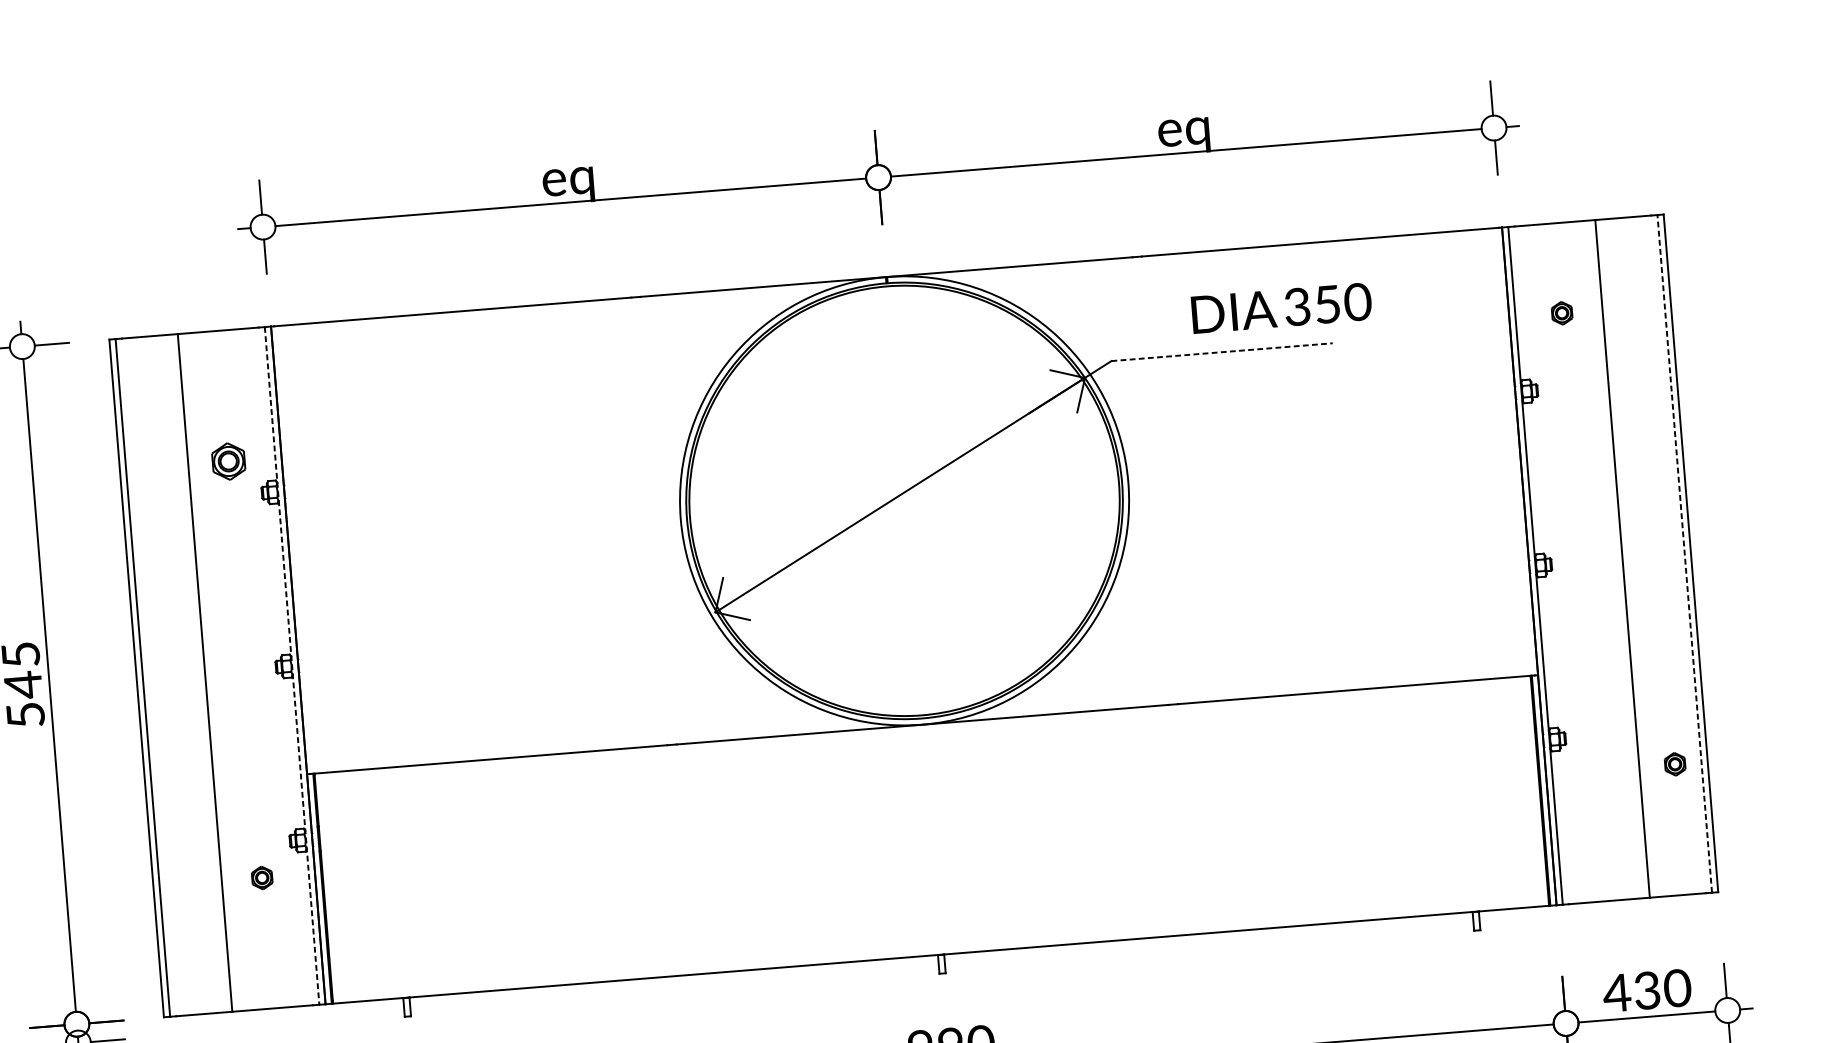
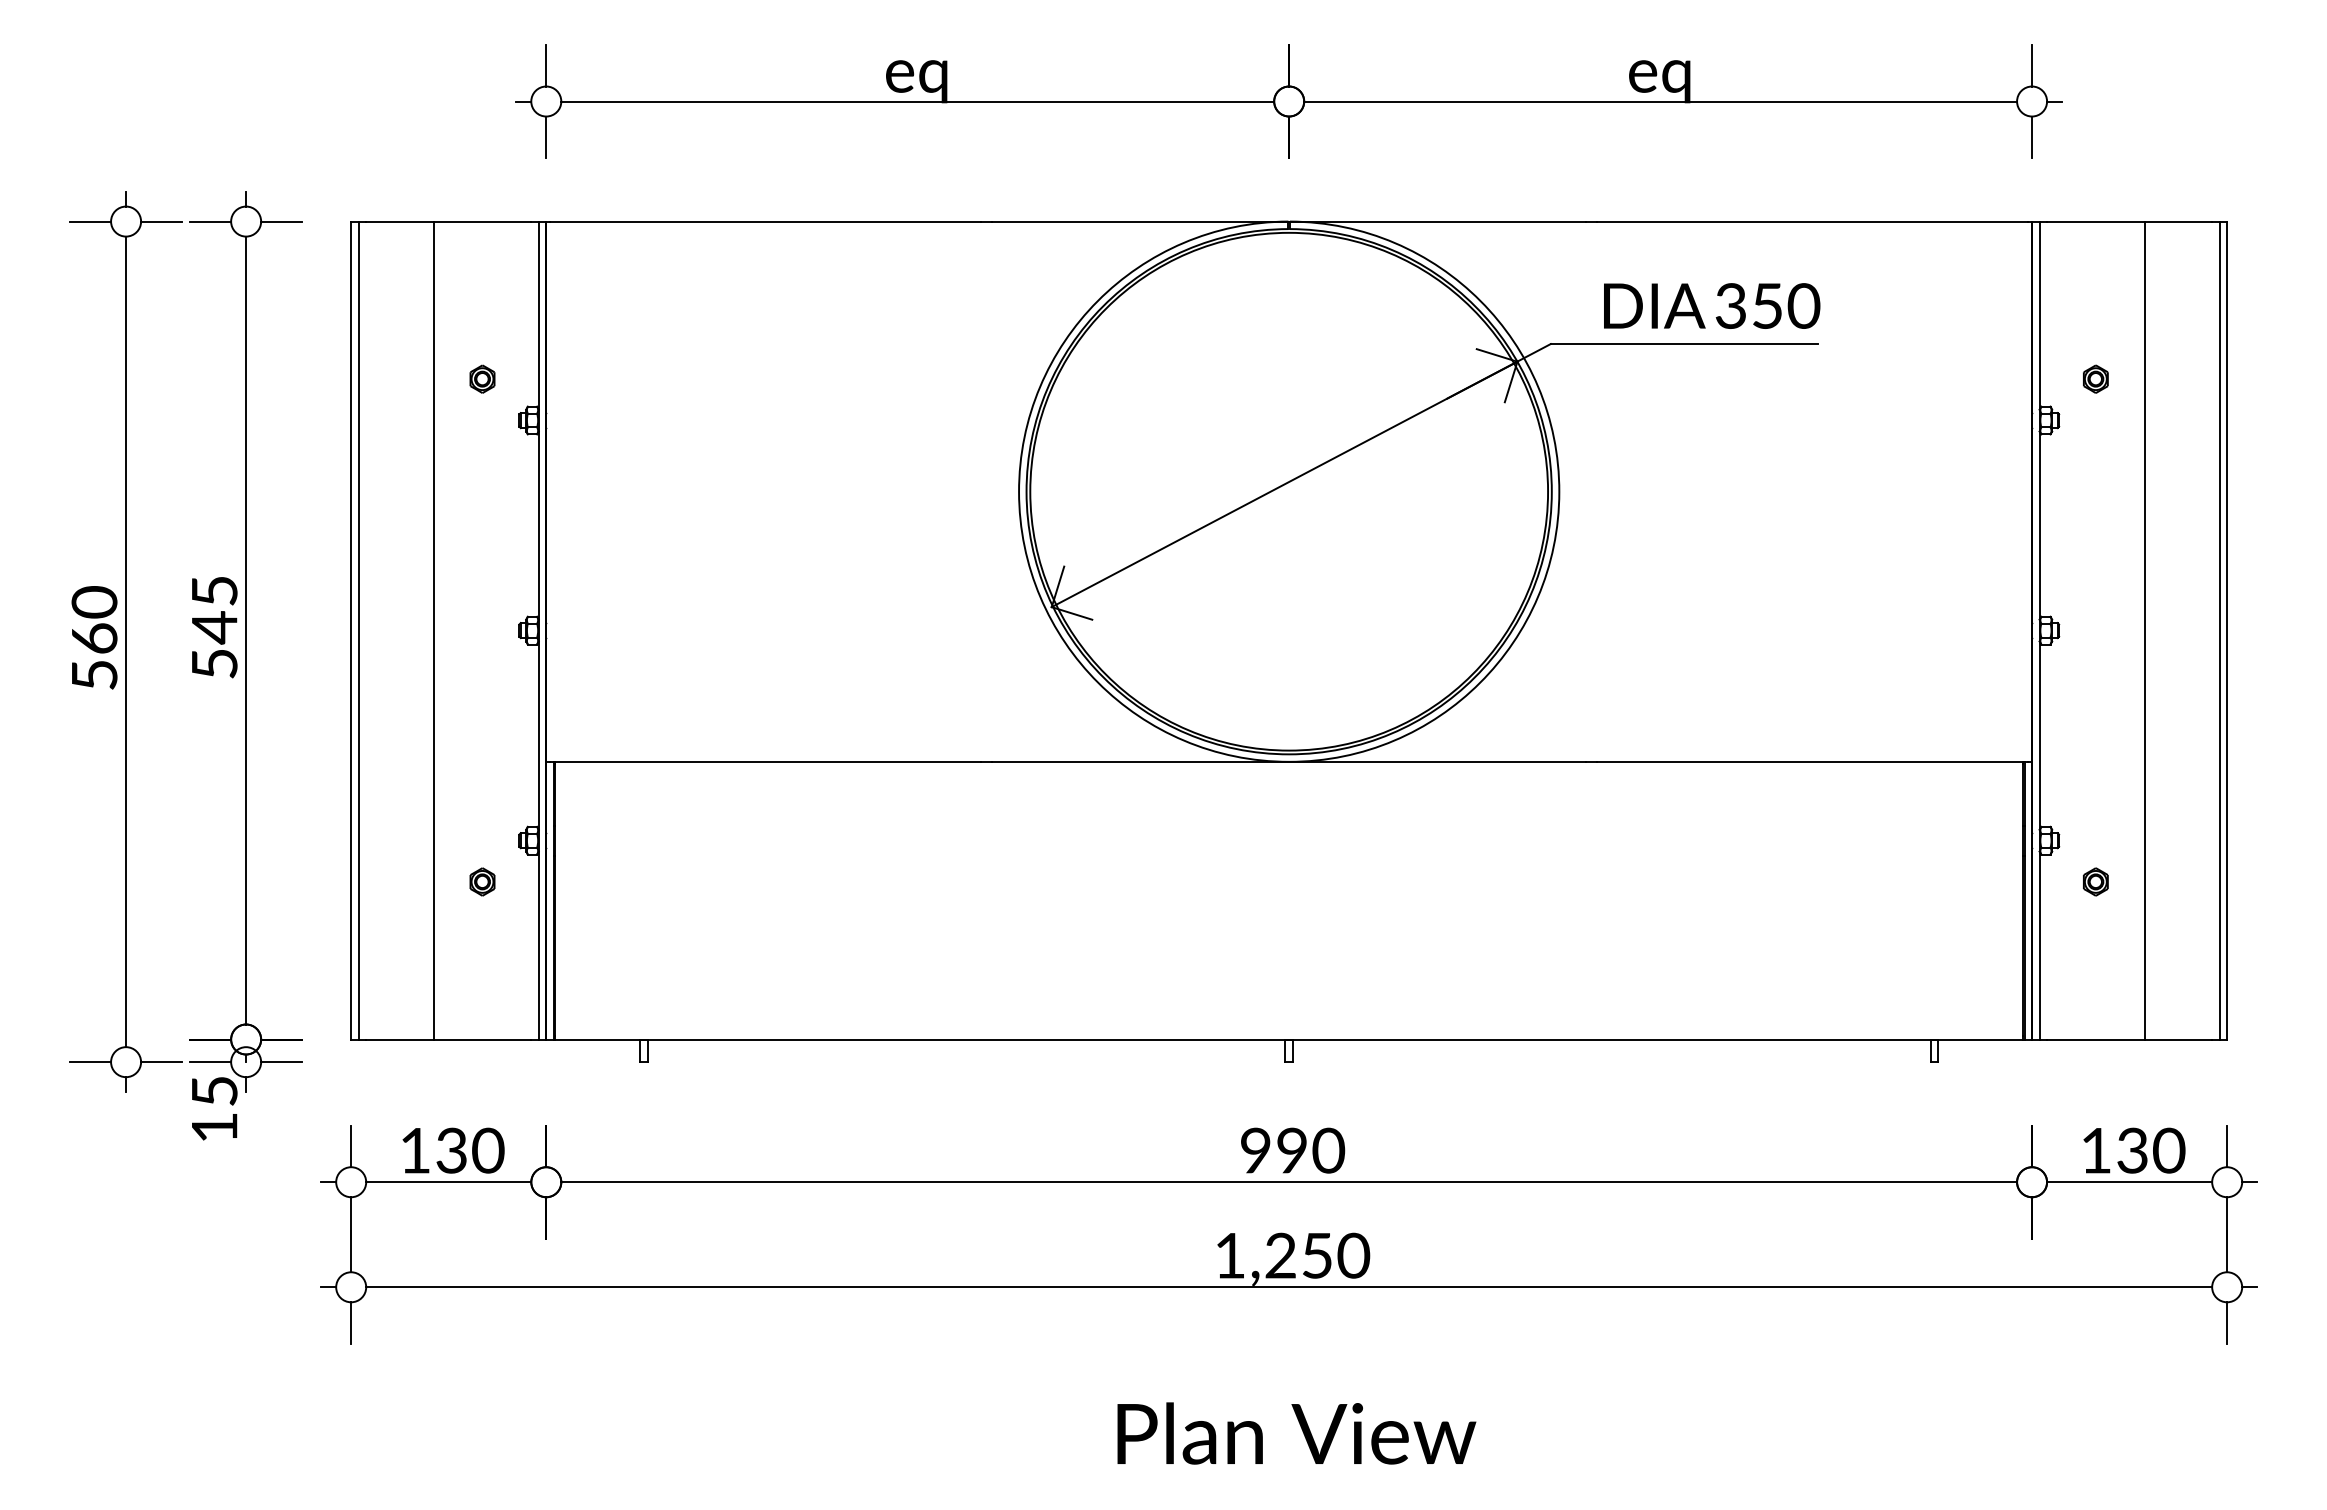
text: (1282, 307) -> (1712, 305), moved
part: (1561, 312) -> (2095, 378), moved
line: (1222, 352) -> (1684, 344), dashed -> solid
part: (228, 460) -> (482, 378), size x0.62
line: (1684, 553) -> (2219, 630), dashed -> solid
line: (291, 665) -> (538, 630), dashed -> solid
part: (1674, 763) -> (2095, 881), moved
text: (1616, 992) -> (2095, 1150), 430 -> 130

